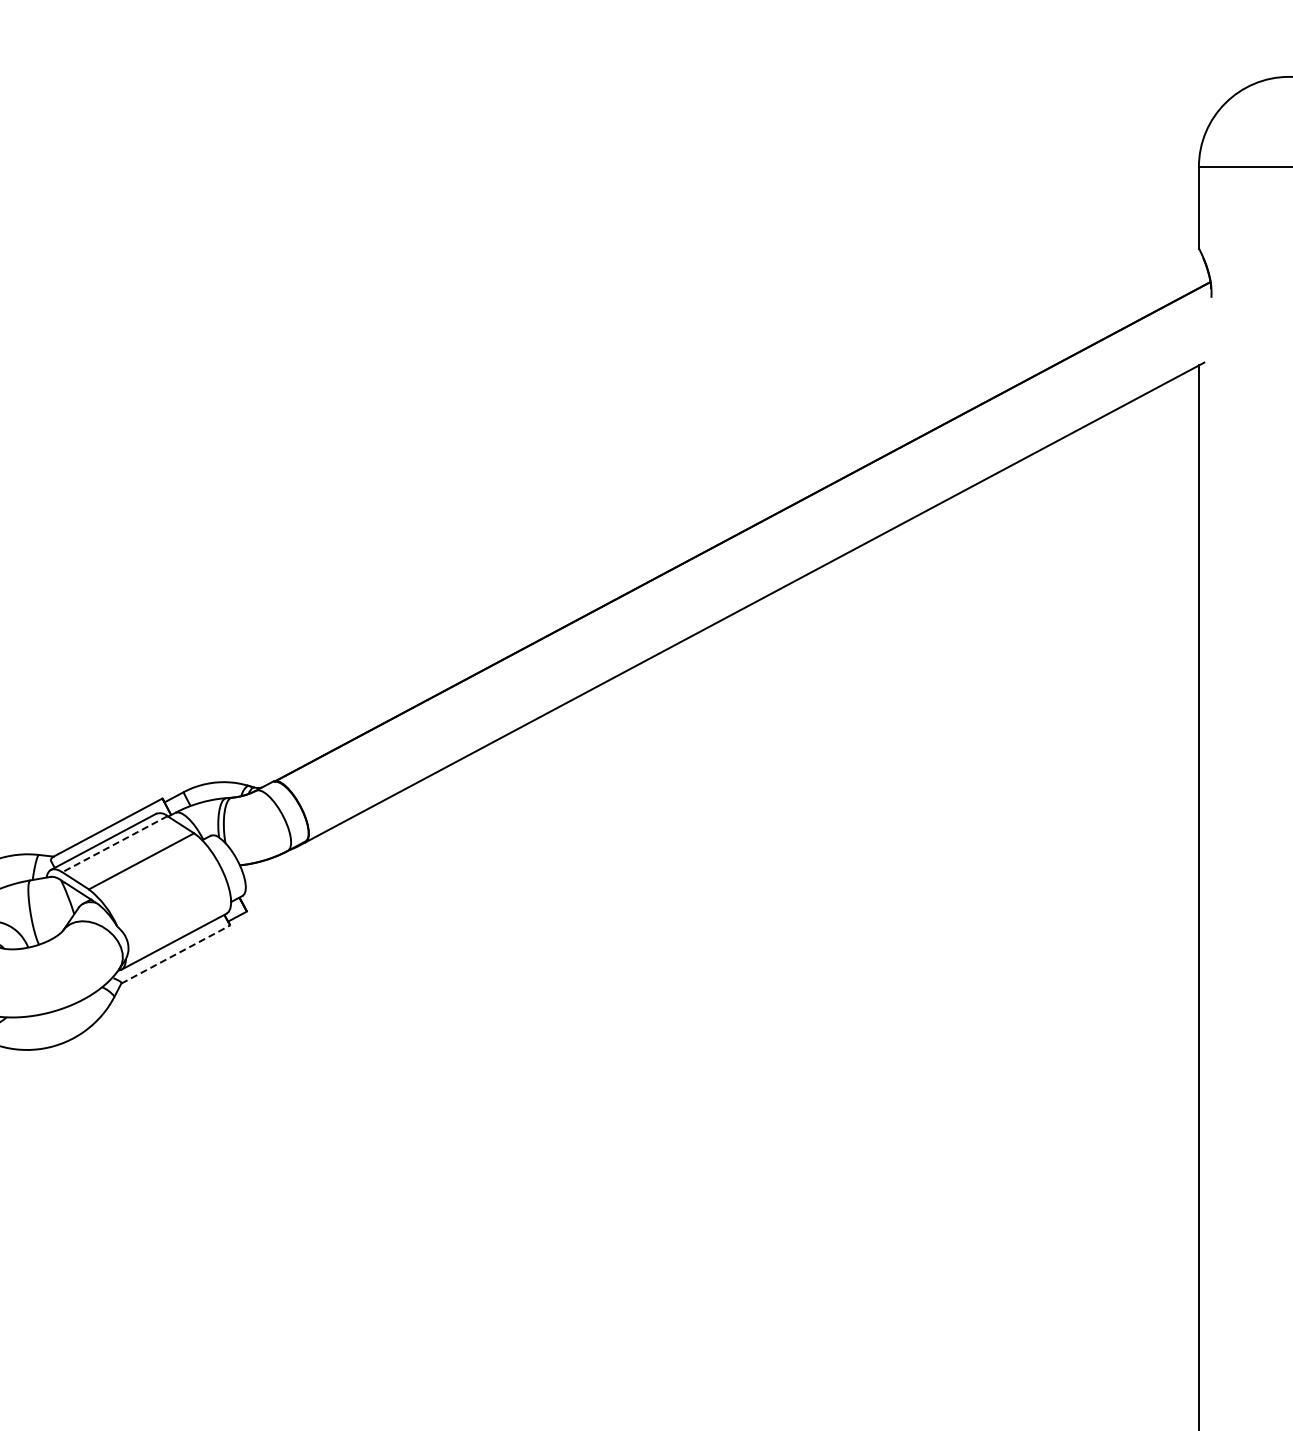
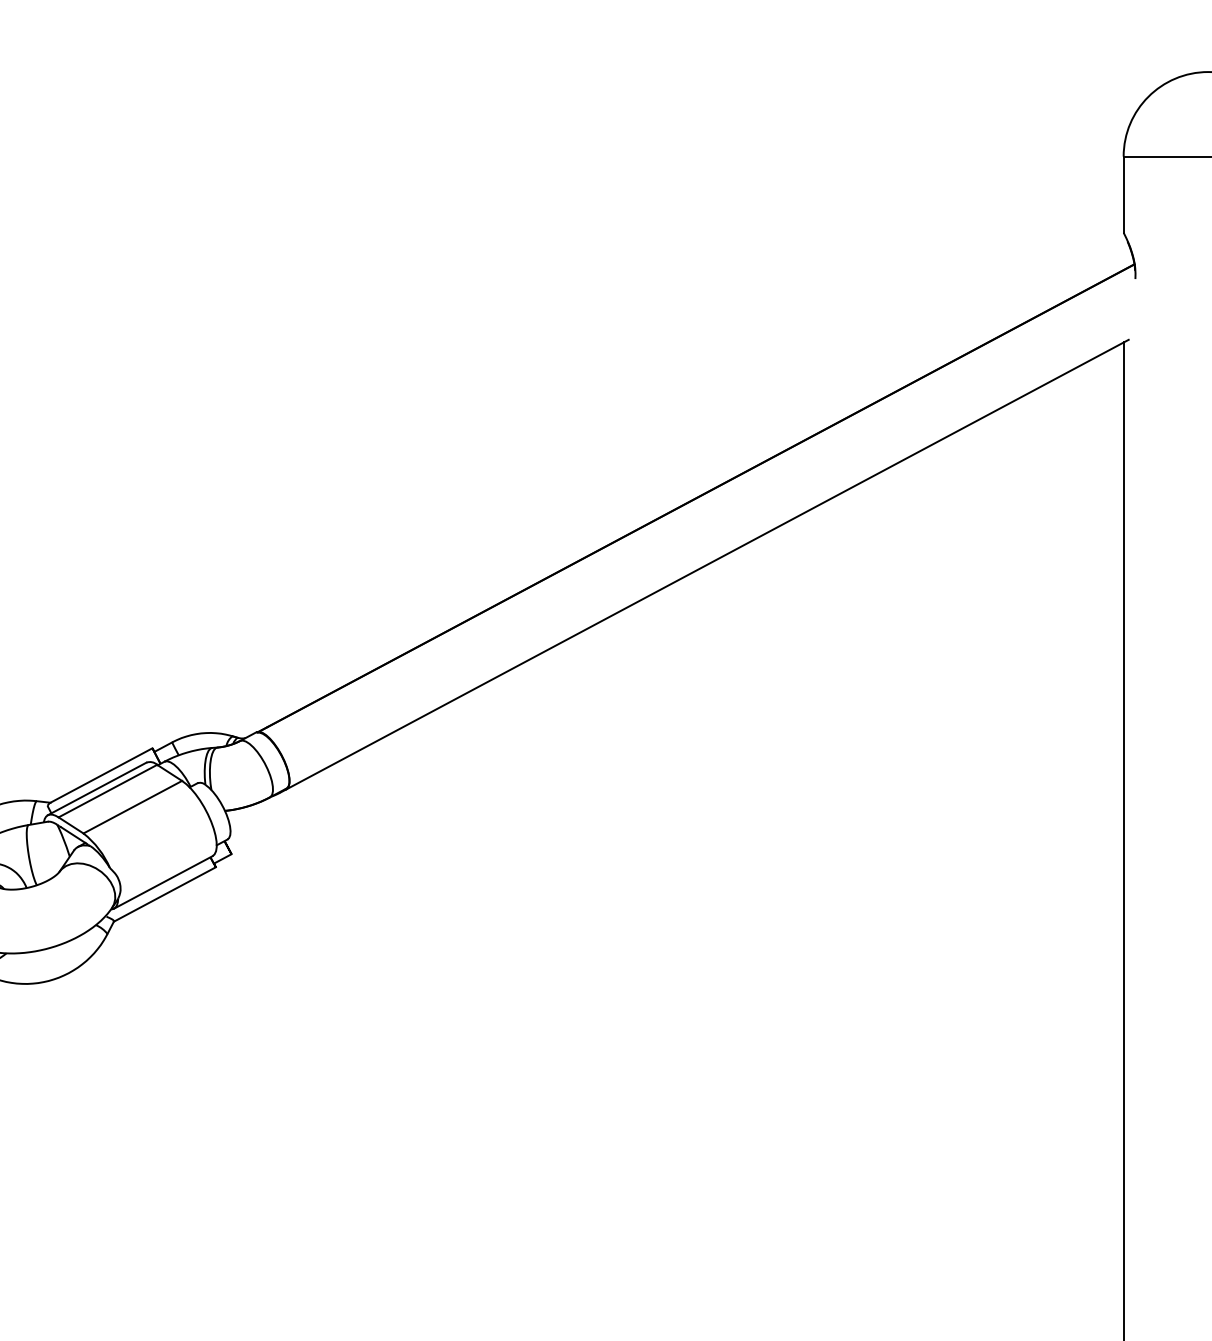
line: (114, 844) -> (107, 791), dashed -> solid
line: (175, 954) -> (164, 894), dashed -> solid

